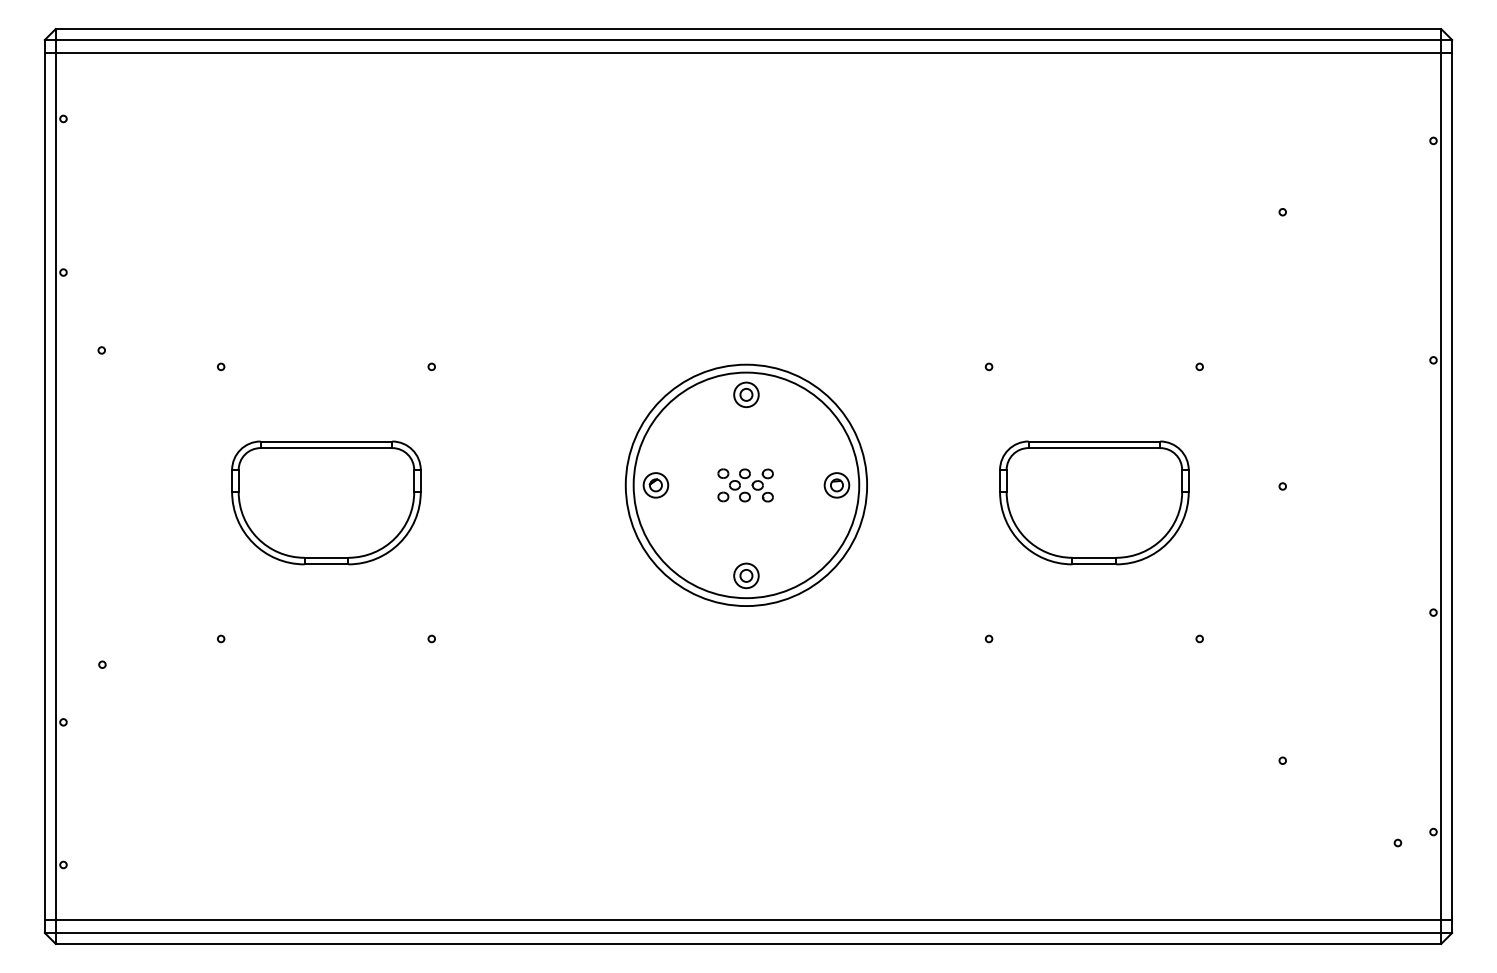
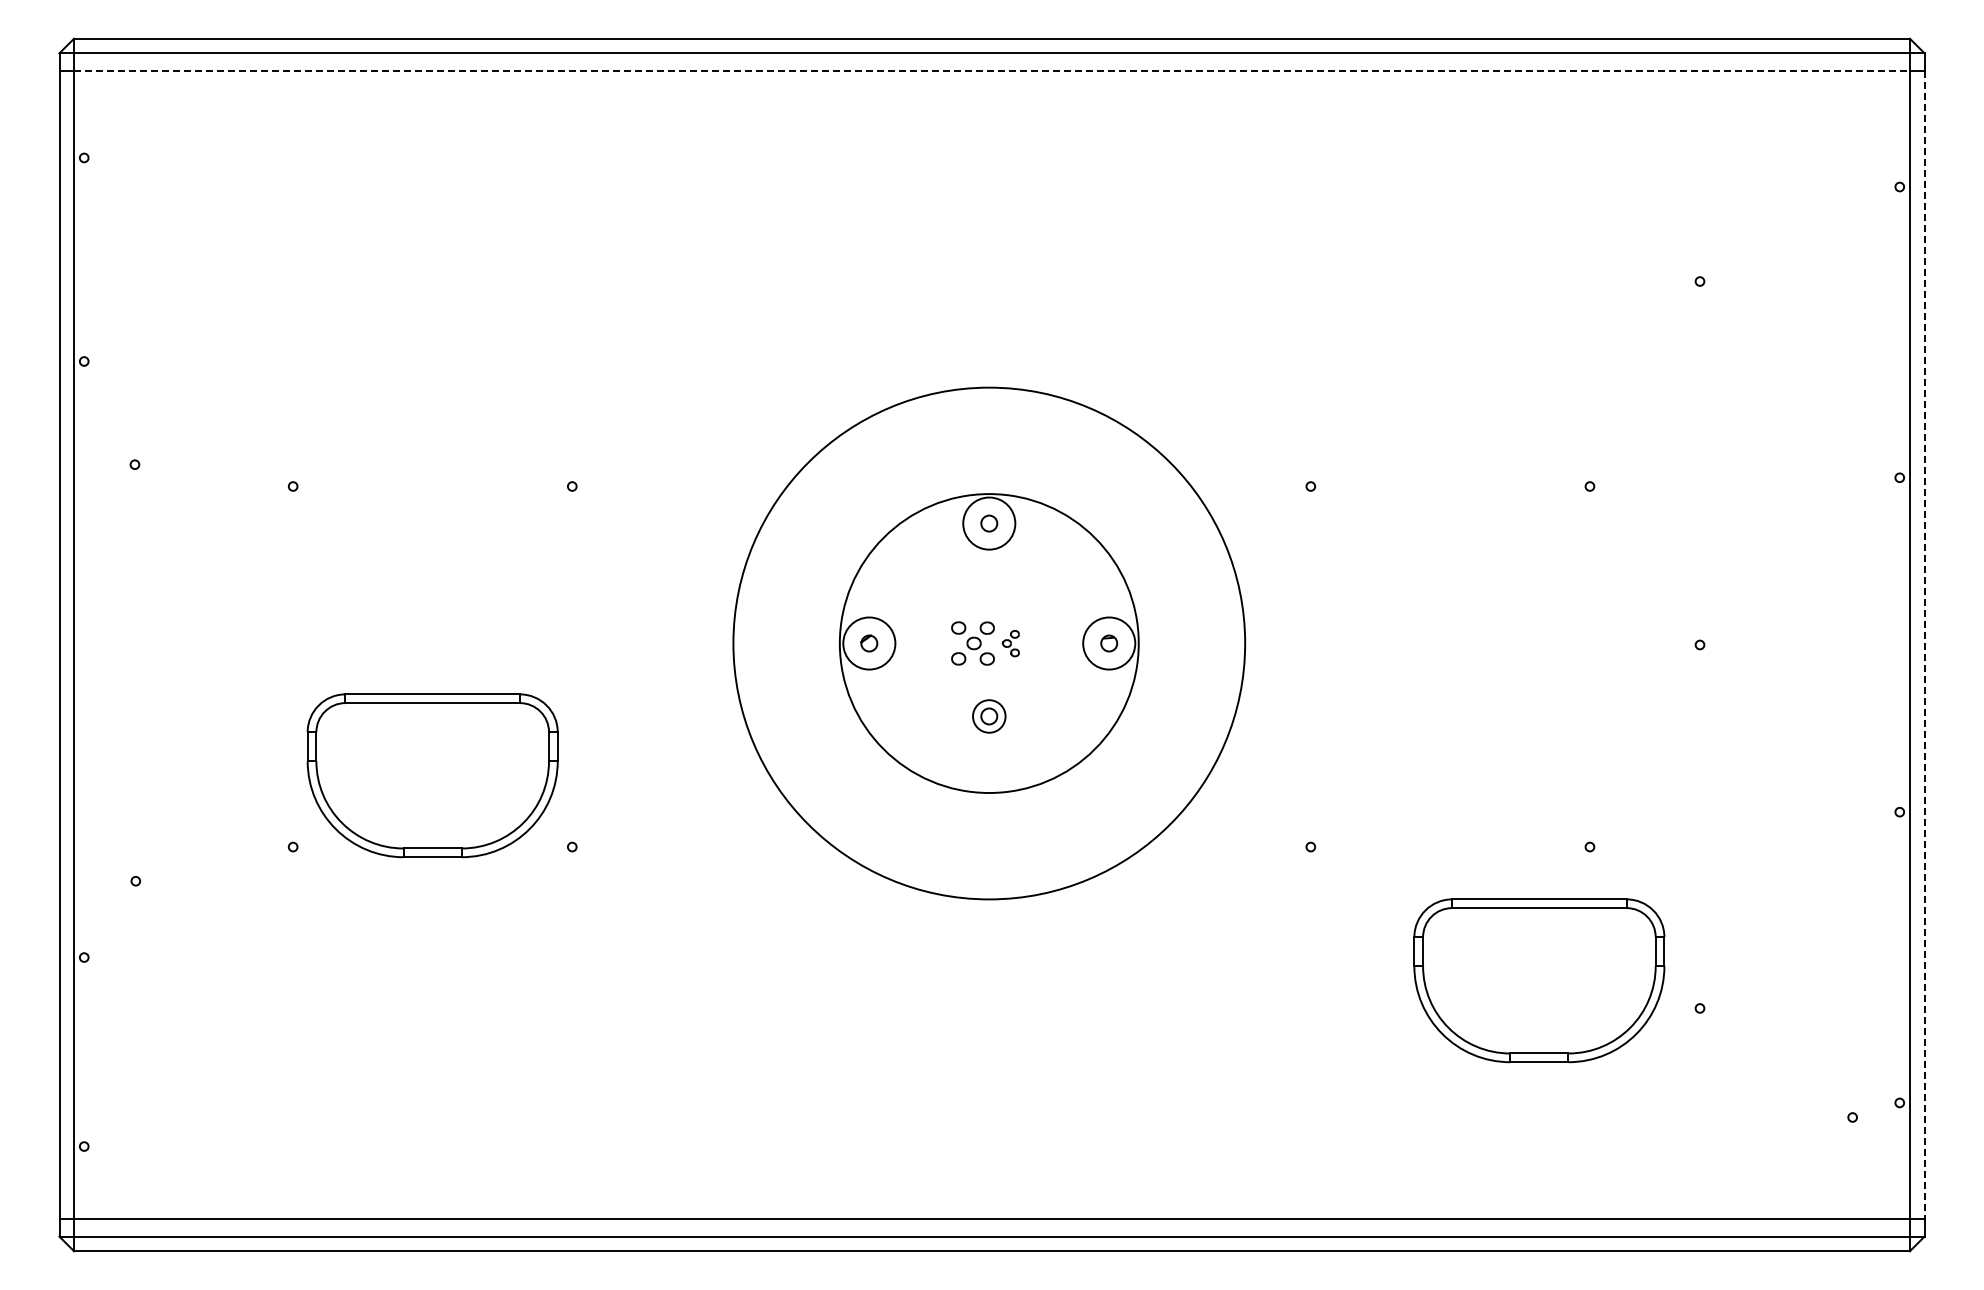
line: (748, 52) -> (992, 70), solid -> dashed
circle: (746, 394) -> (989, 523), size x1.6
circle: (656, 485) -> (869, 643), size x1.6
circle: (746, 485) -> (989, 643), size x1.6
part: (762, 485) -> (1010, 643), size x0.6
circle: (836, 485) -> (1108, 643), size x1.6
line: (1452, 486) -> (1924, 645), solid -> dashed
part: (326, 502) -> (432, 775), moved
part: (1094, 502) -> (1539, 980), moved
part: (746, 575) -> (989, 716), moved

